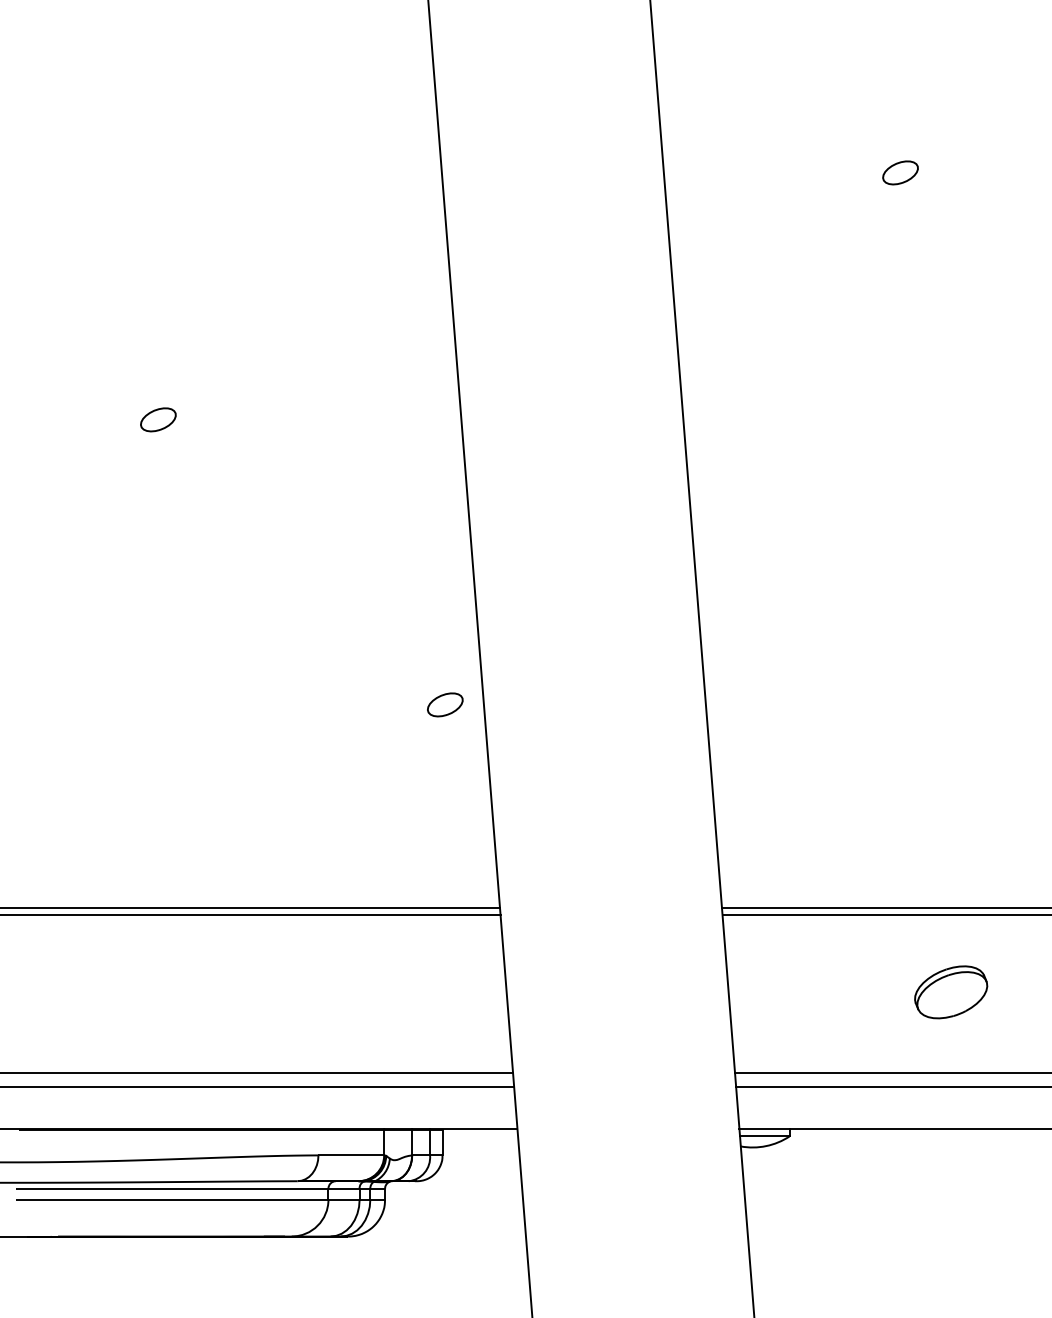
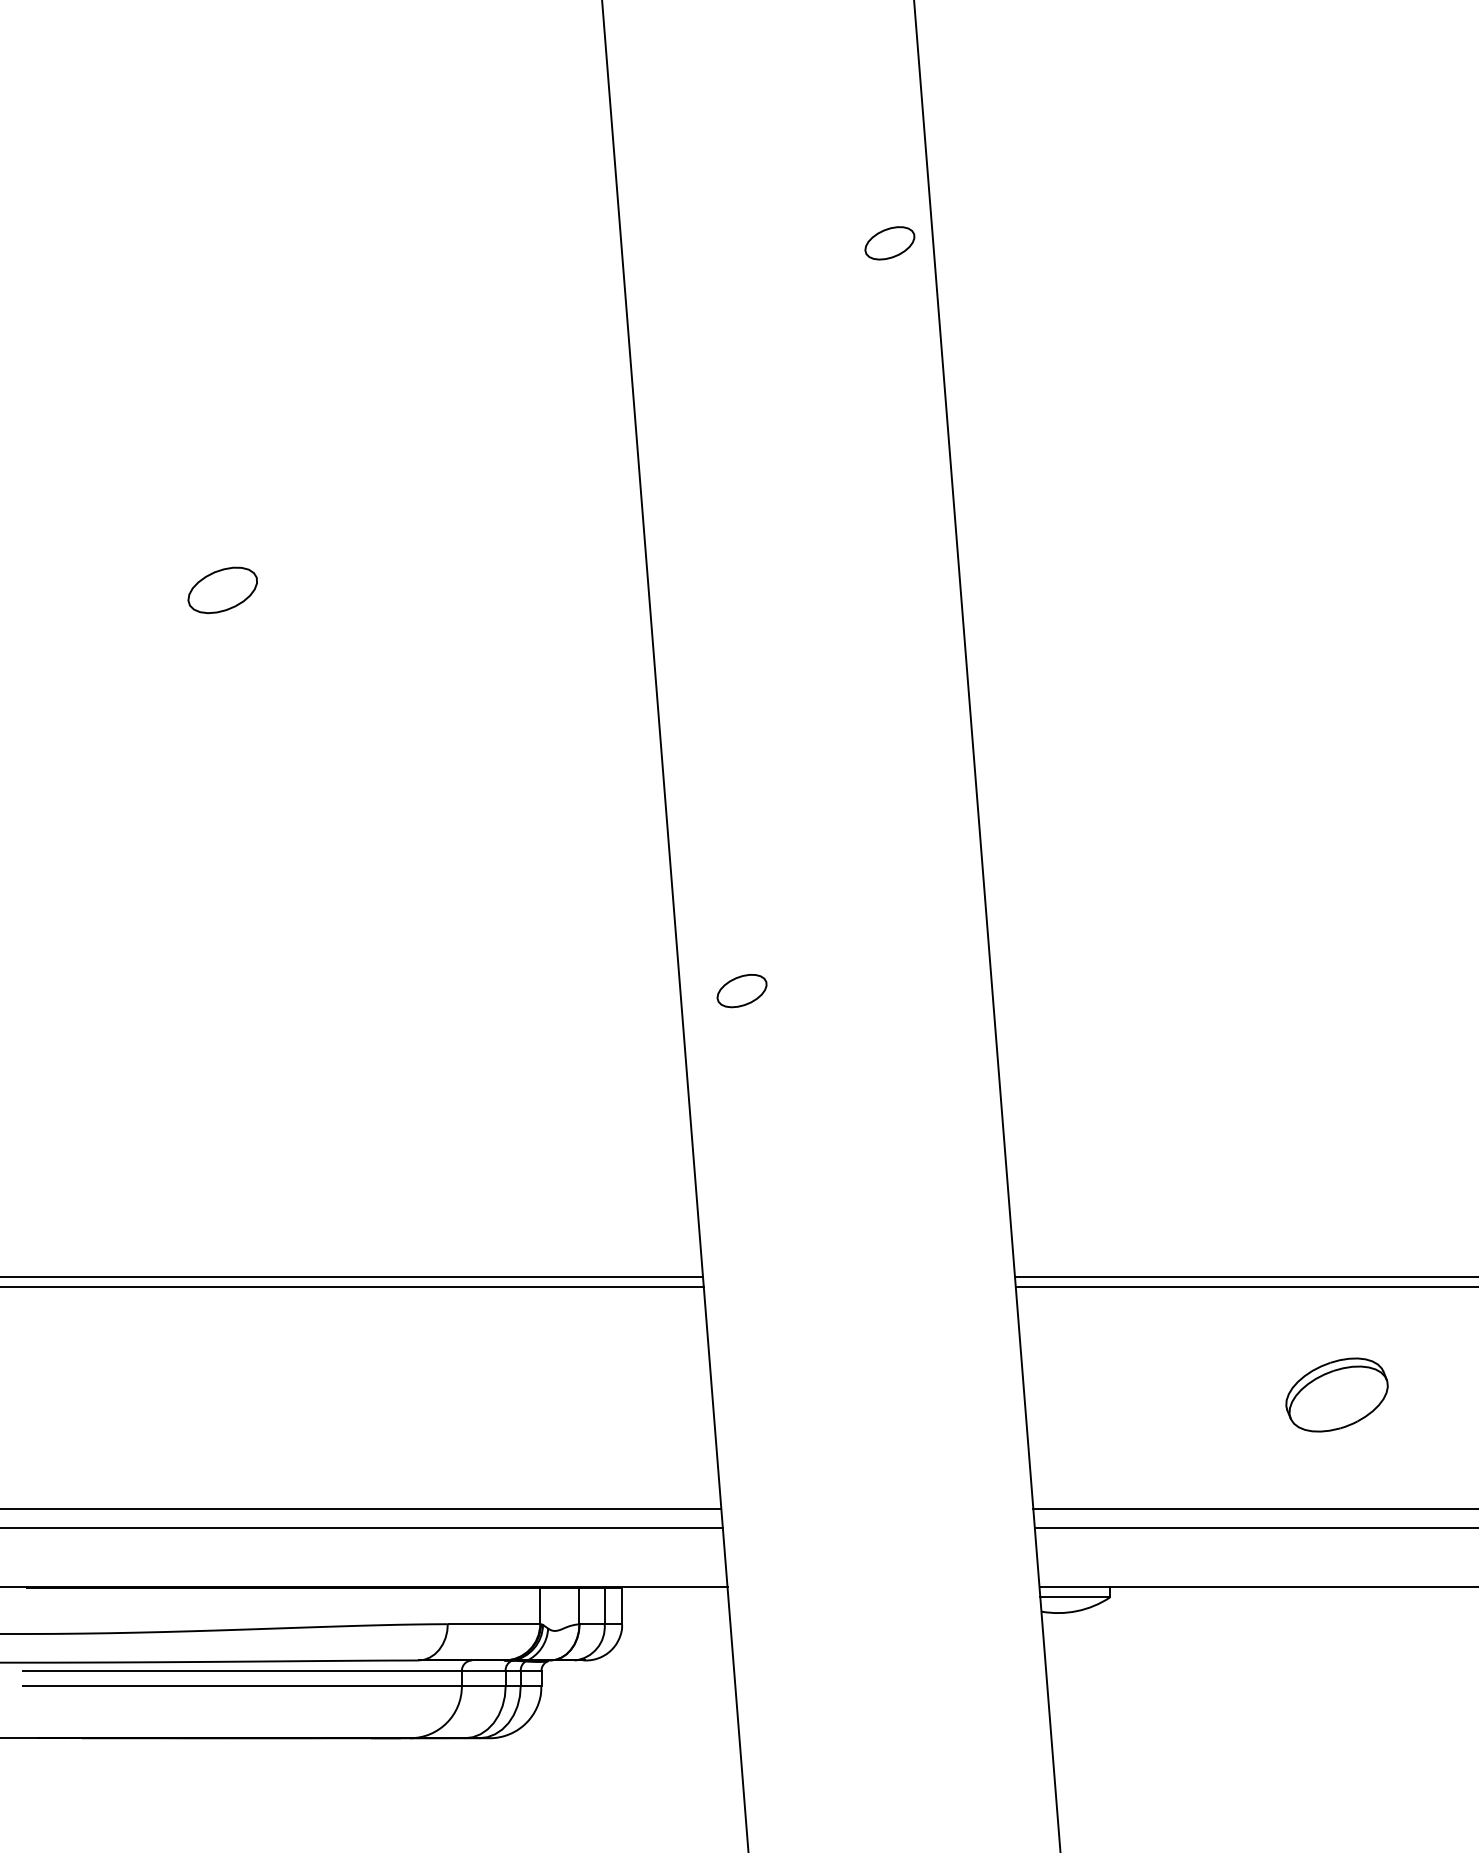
part: (900, 173) -> (889, 243), moved
part: (158, 419) -> (222, 590), size x1.4
part: (444, 705) -> (741, 991), moved

